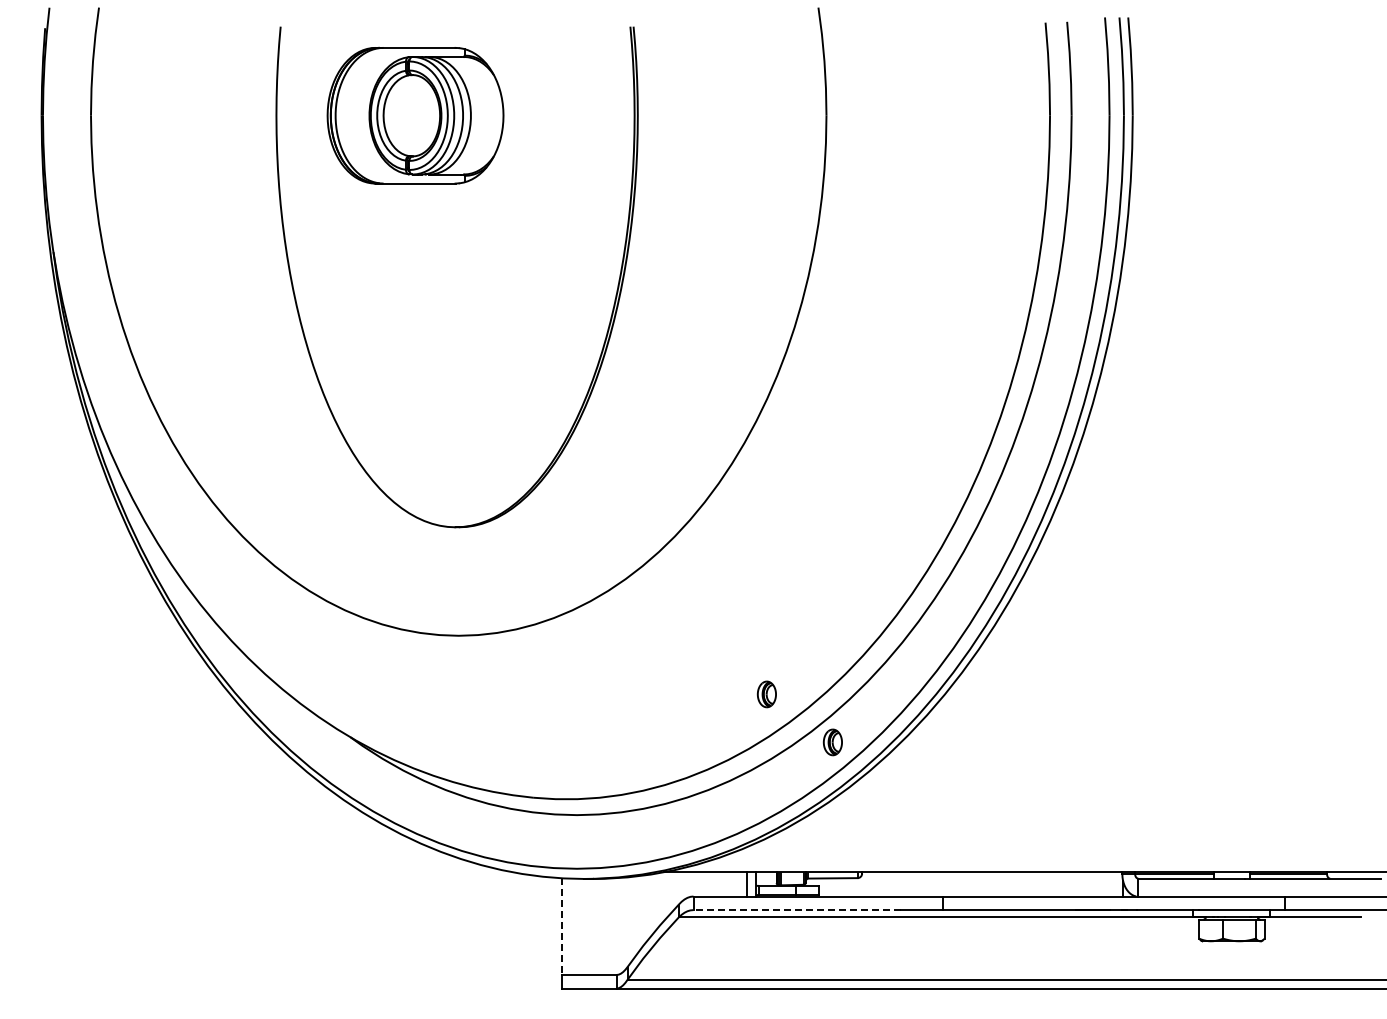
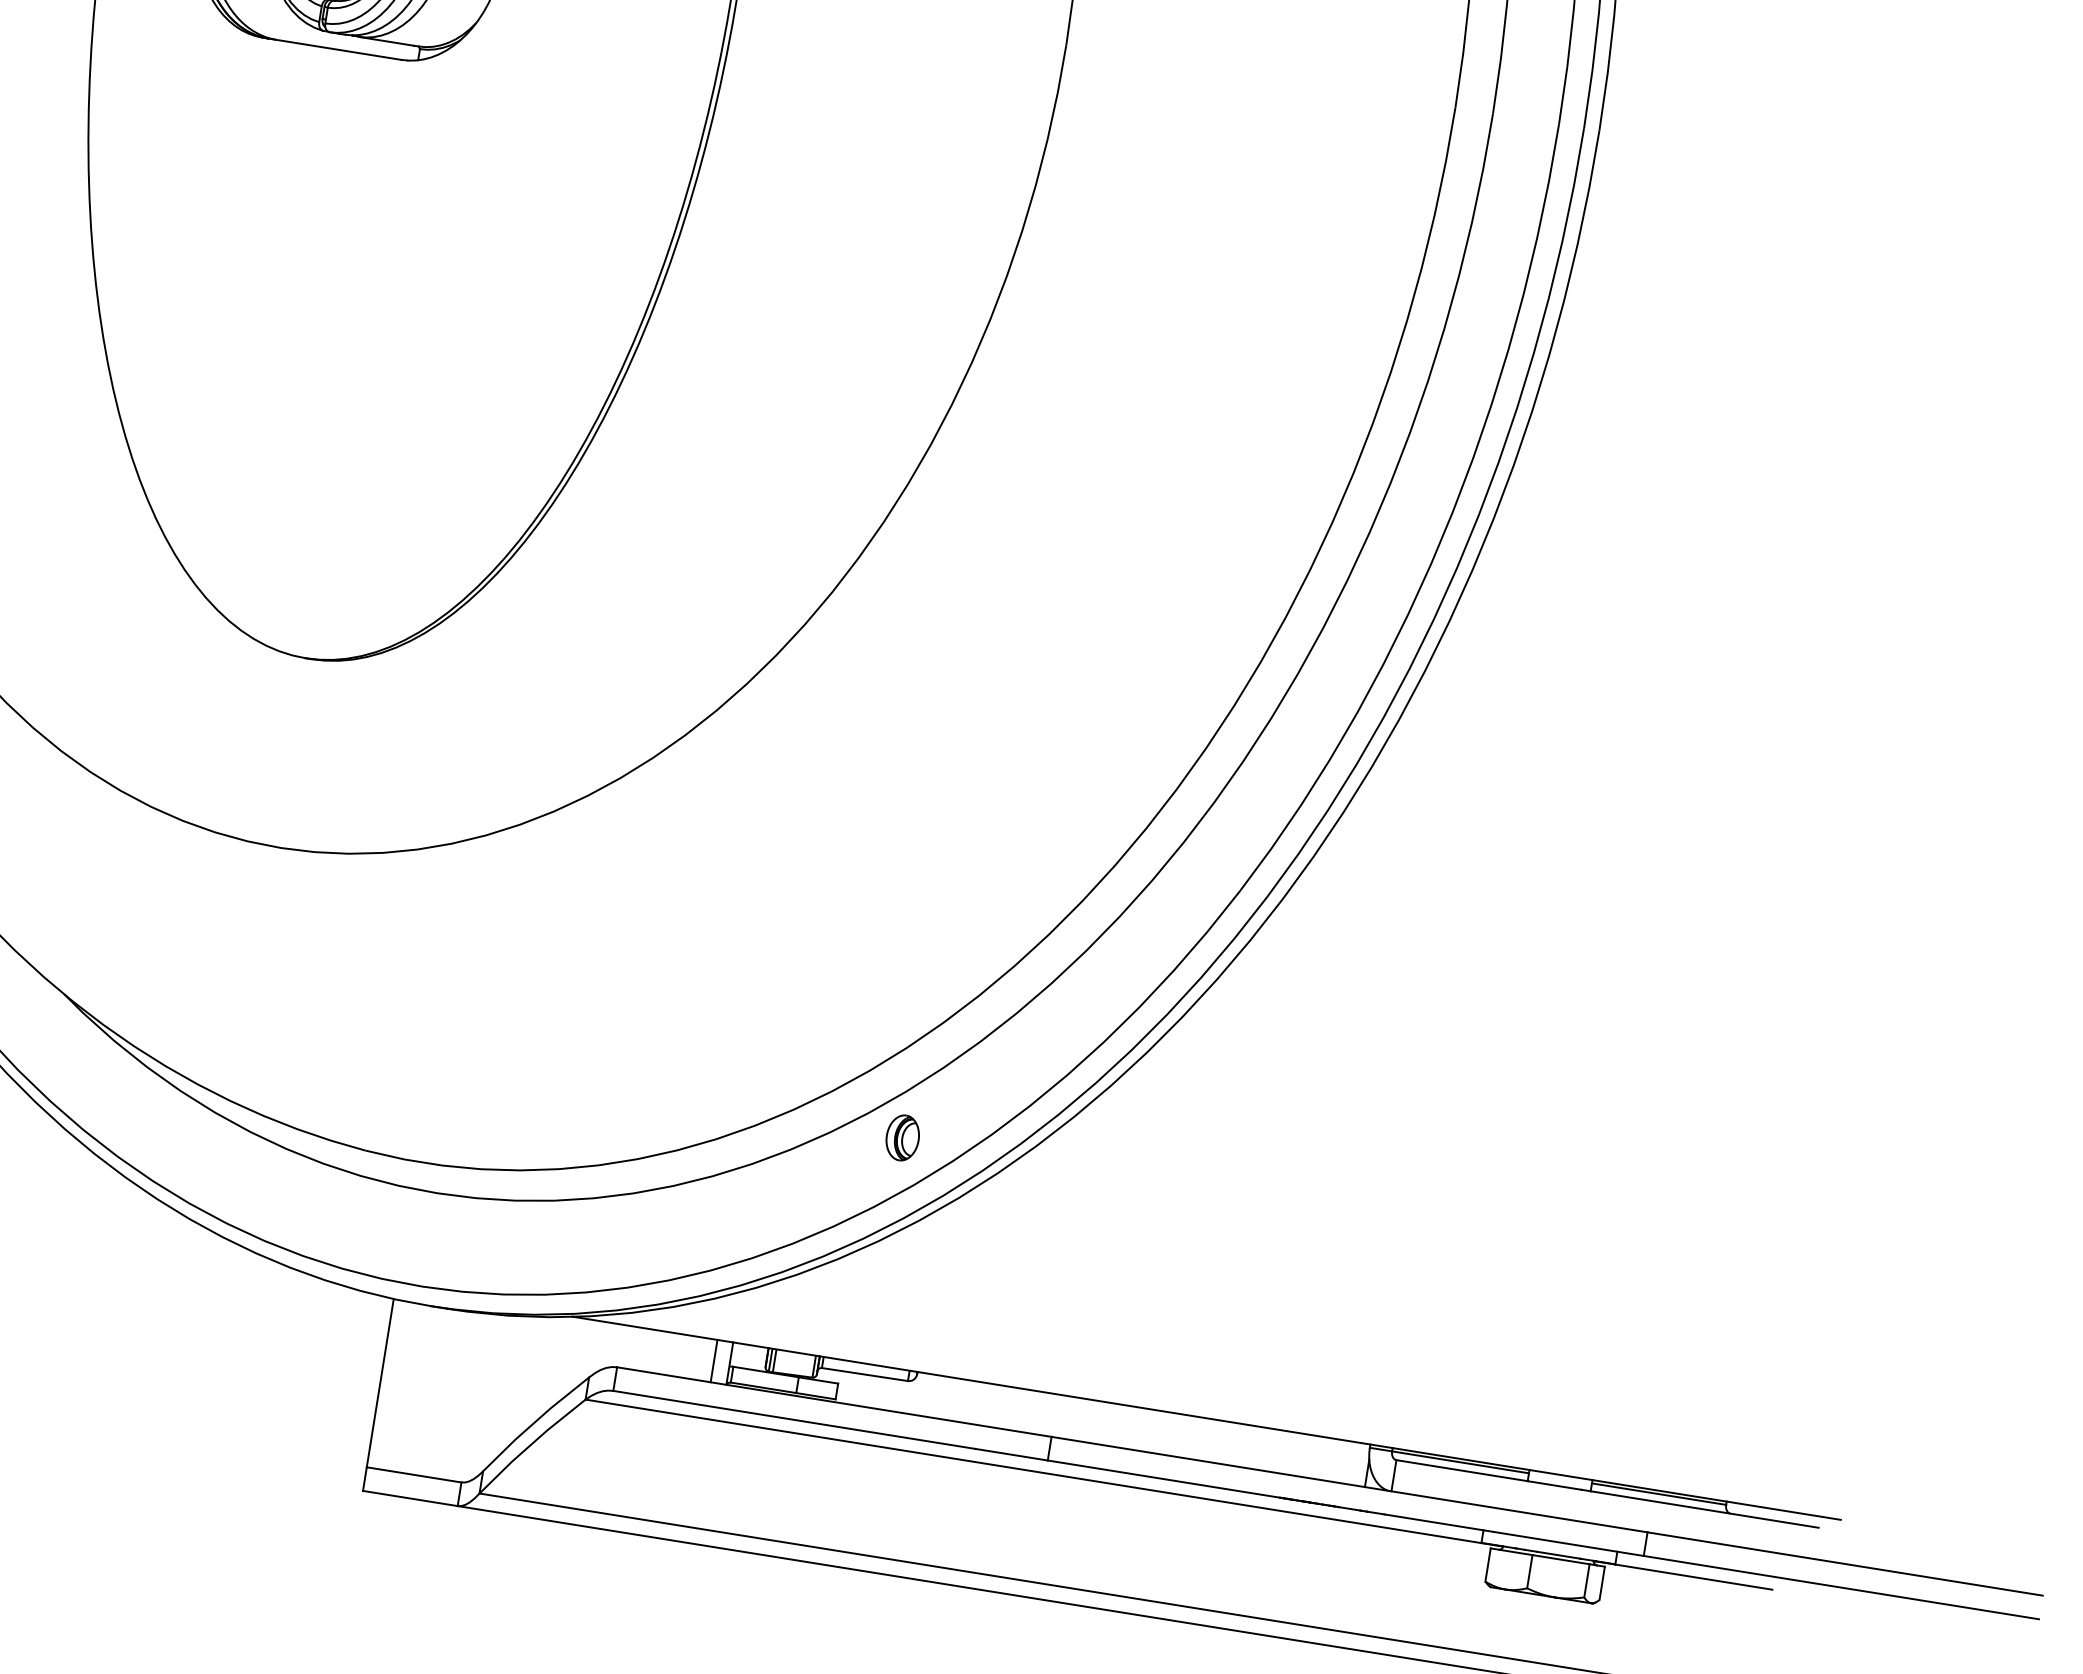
part: (766, 694) -> (800, 1035), removed
line: (797, 910) -> (794, 1420), dashed -> solid
line: (562, 927) -> (380, 1384), dashed -> solid

